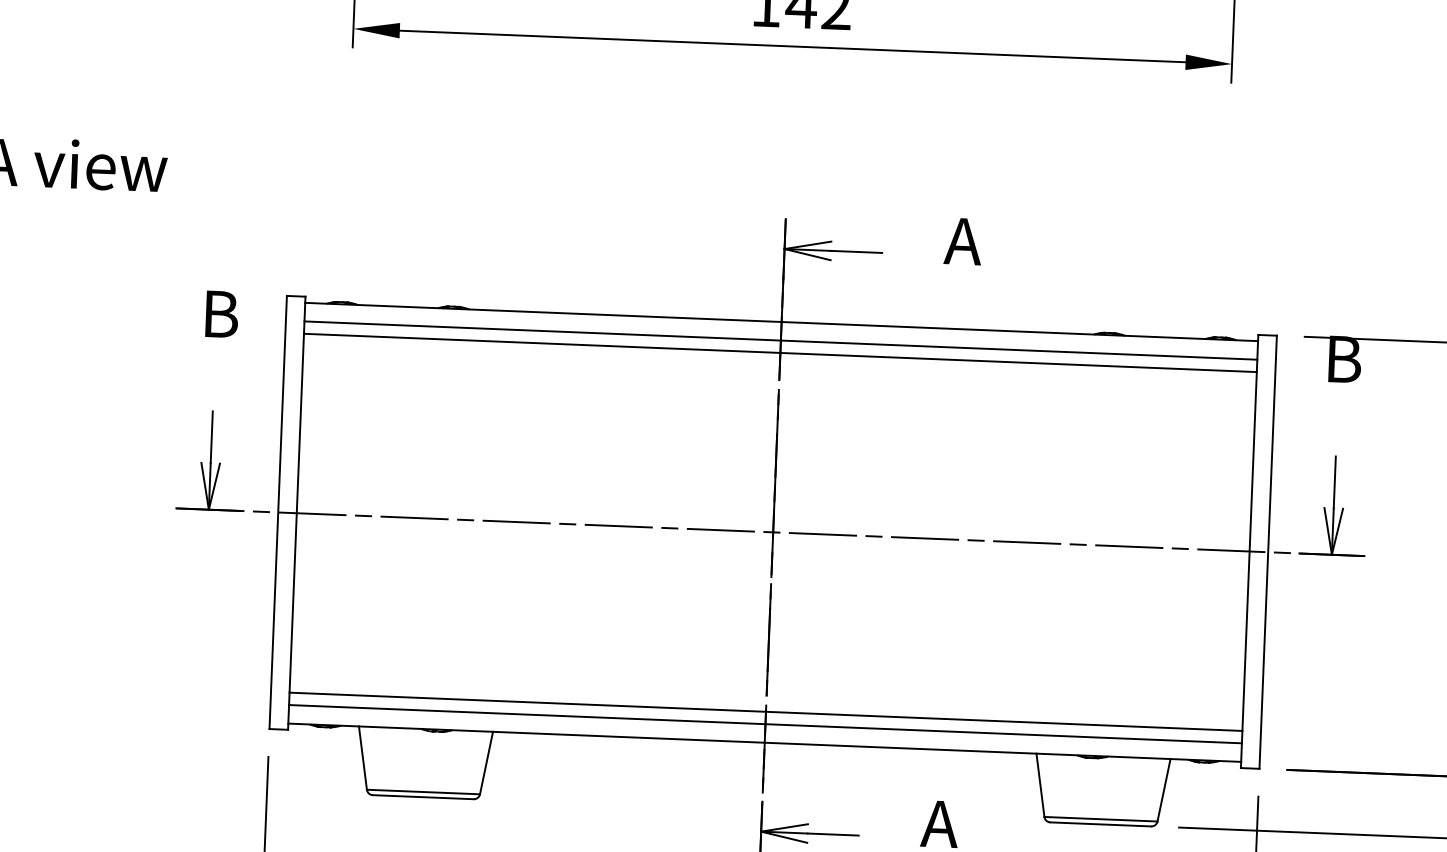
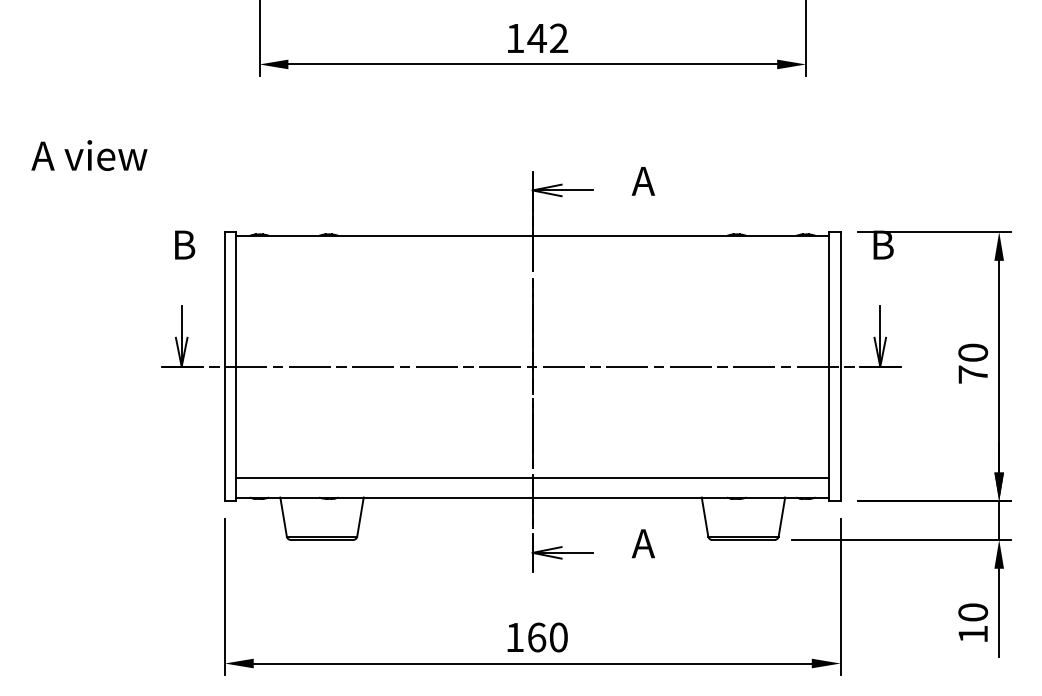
line: (780, 340) -> (532, 247), removed
line: (779, 353) -> (532, 255), removed
line: (765, 724) -> (532, 486), removed

